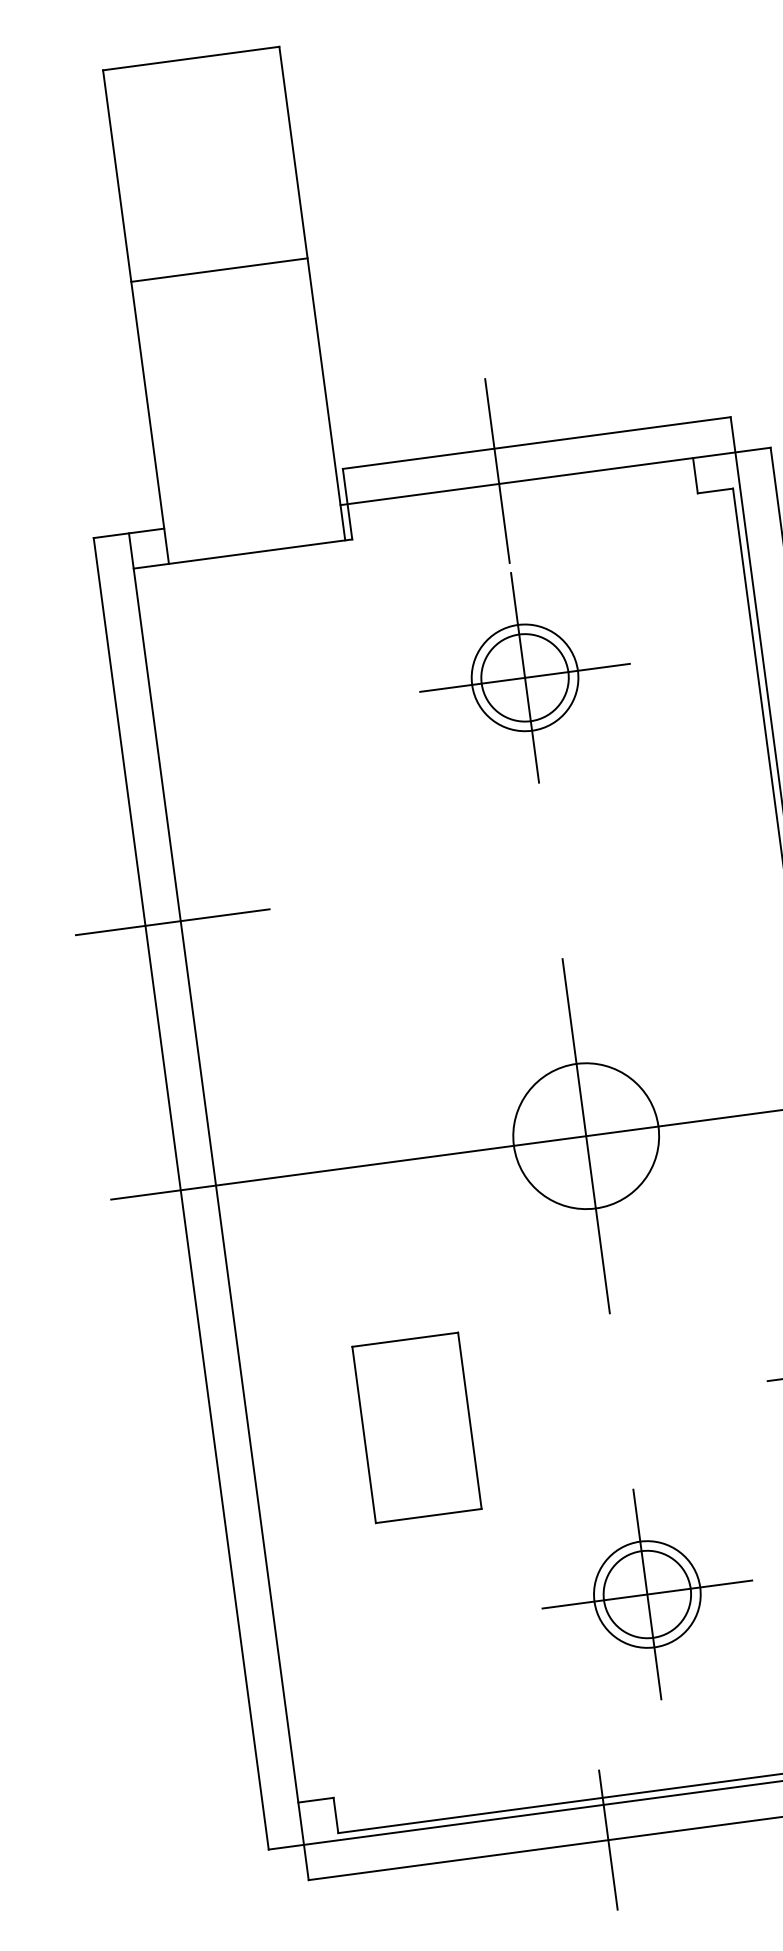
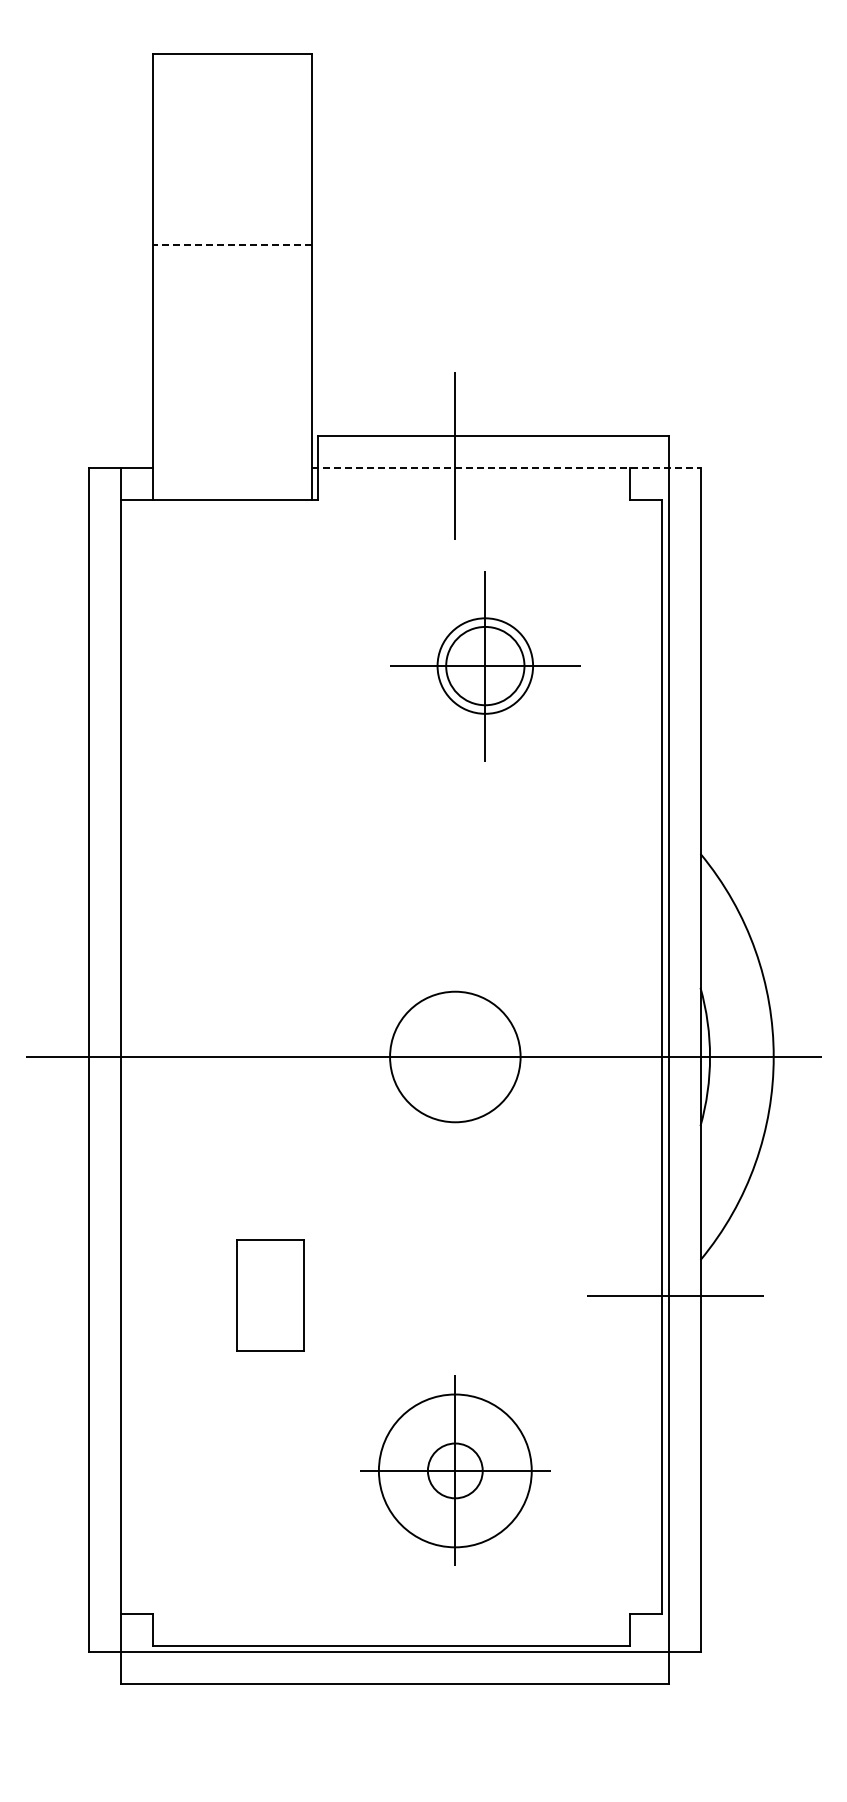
line: (219, 270) -> (232, 245), solid -> dashed
line: (555, 475) -> (506, 467), solid -> dashed
part: (525, 678) -> (485, 666), moved
line: (172, 922) -> (113, 818), removed
line: (586, 1135) -> (455, 1056), removed
part: (416, 1427) -> (270, 1295), size x0.7
circle: (647, 1594) -> (455, 1470), size x0.7
circle: (647, 1594) -> (455, 1470), size x1.6
line: (608, 1839) -> (391, 1683), removed

